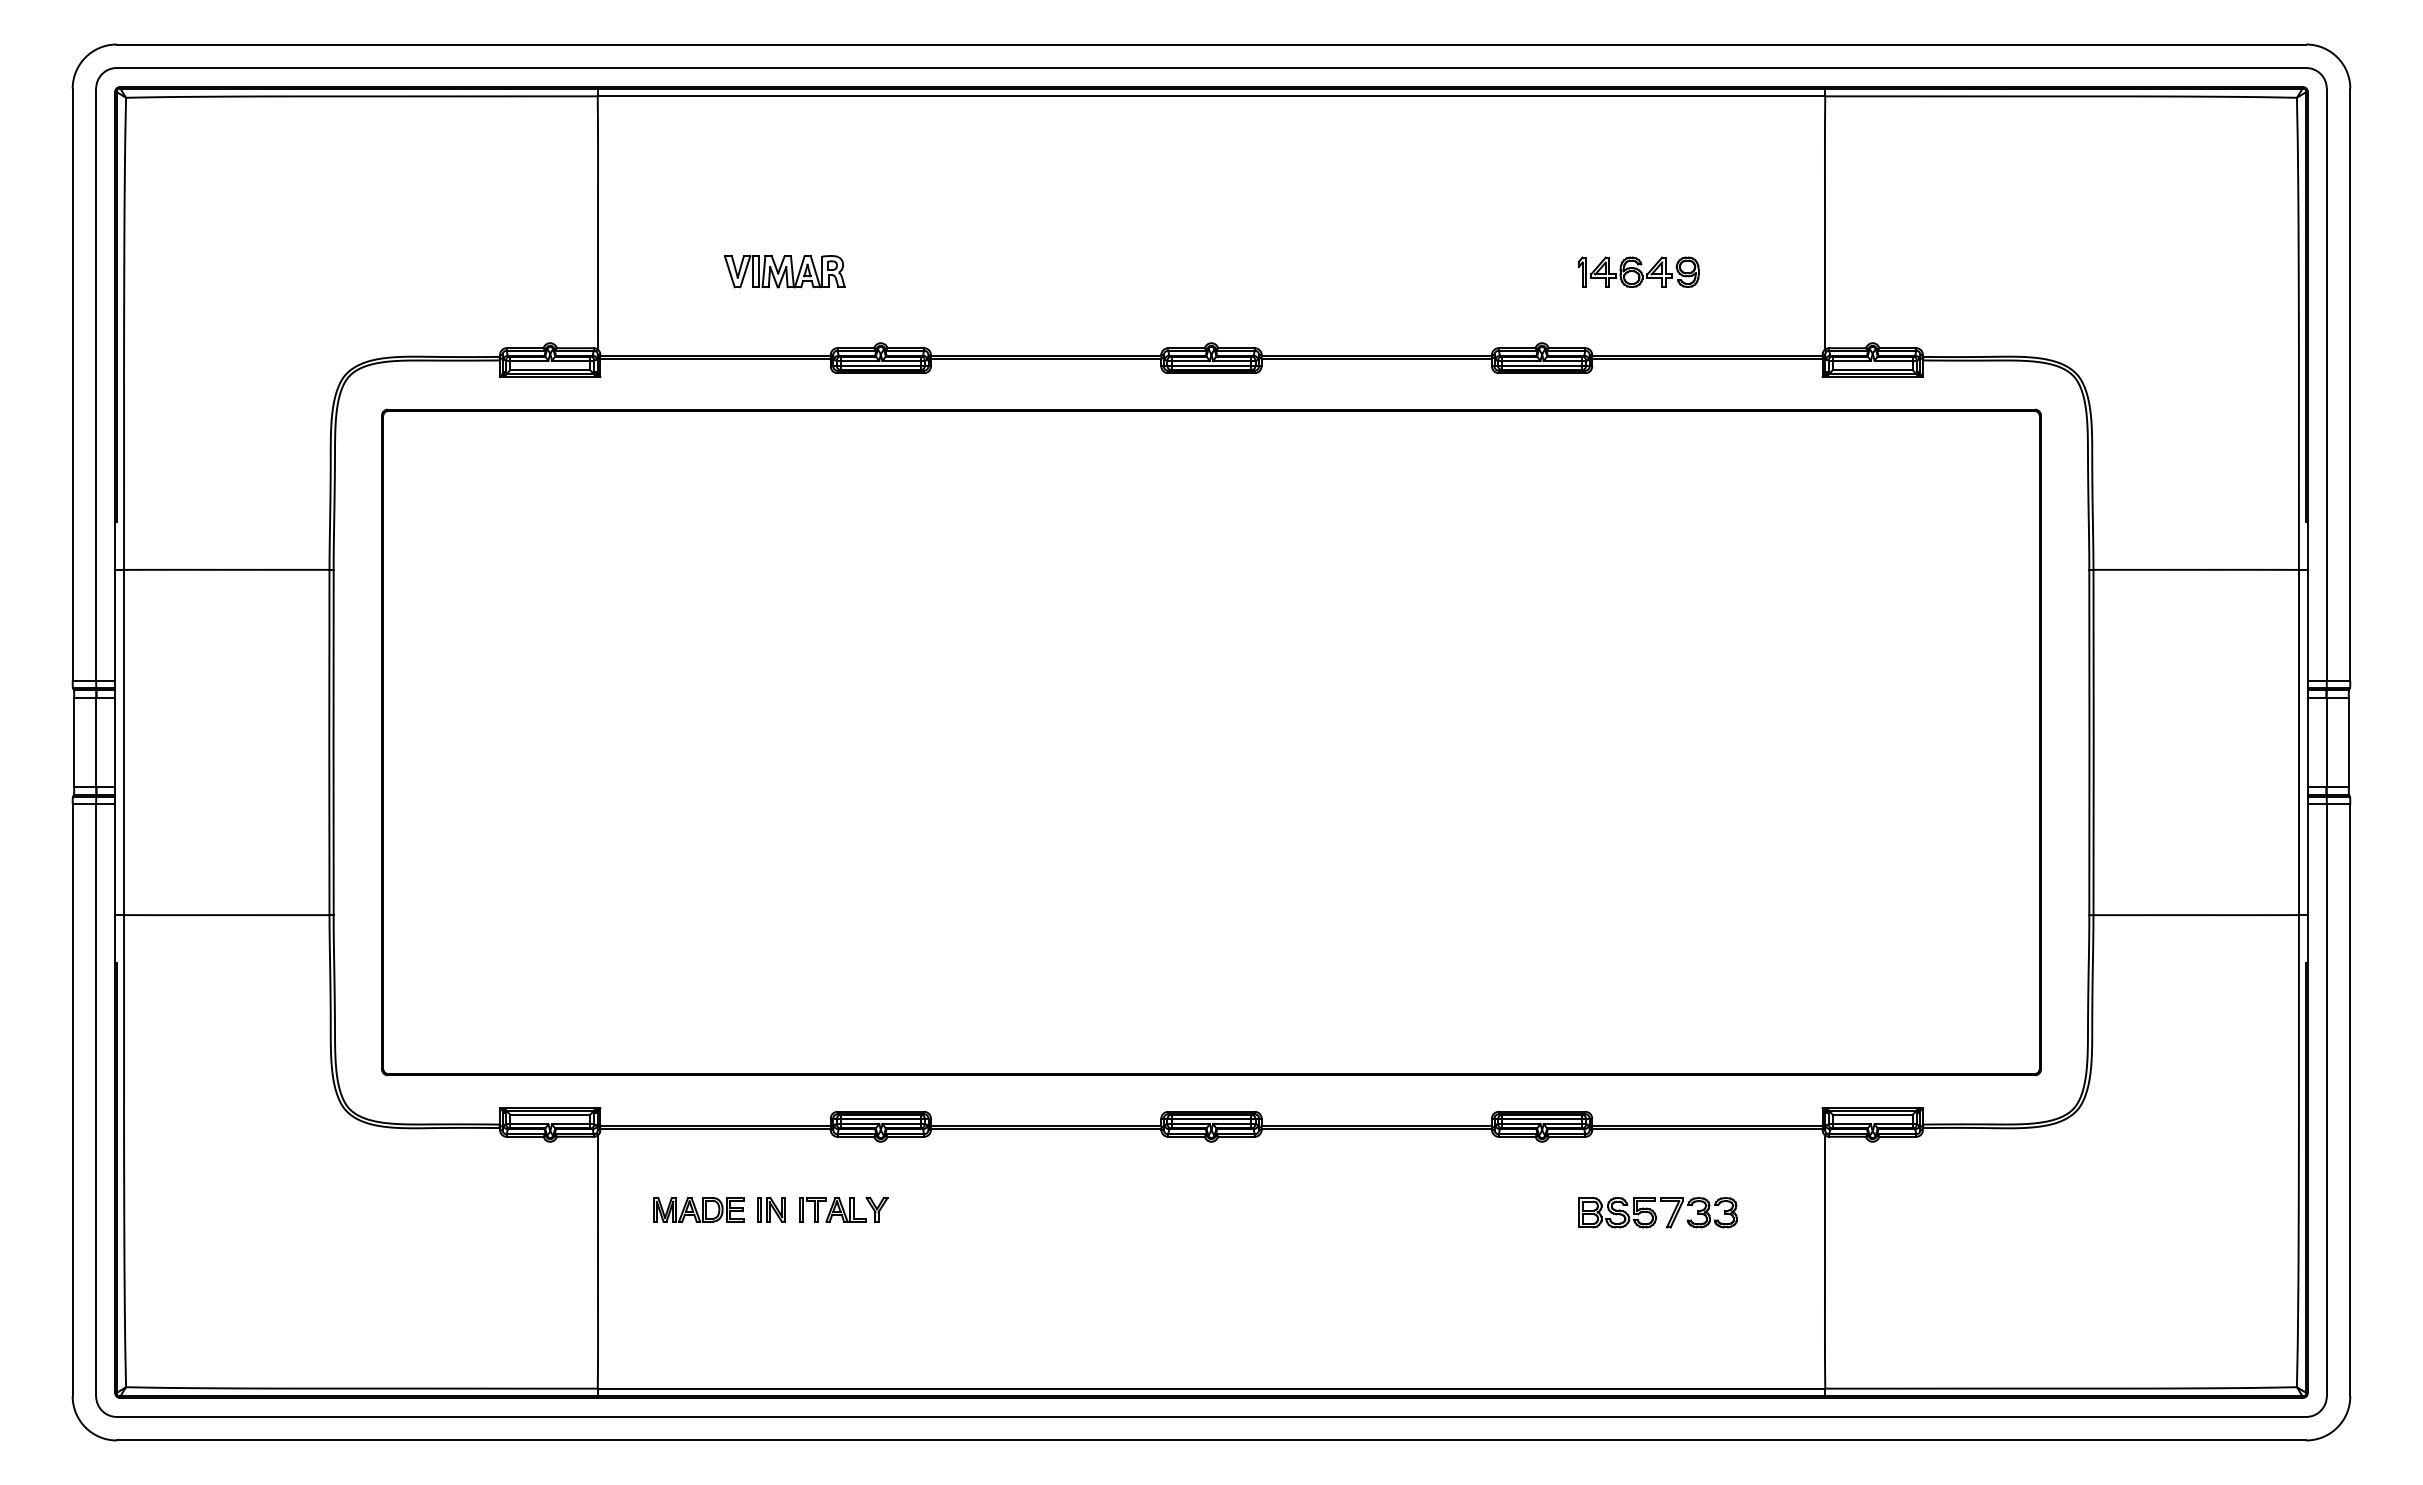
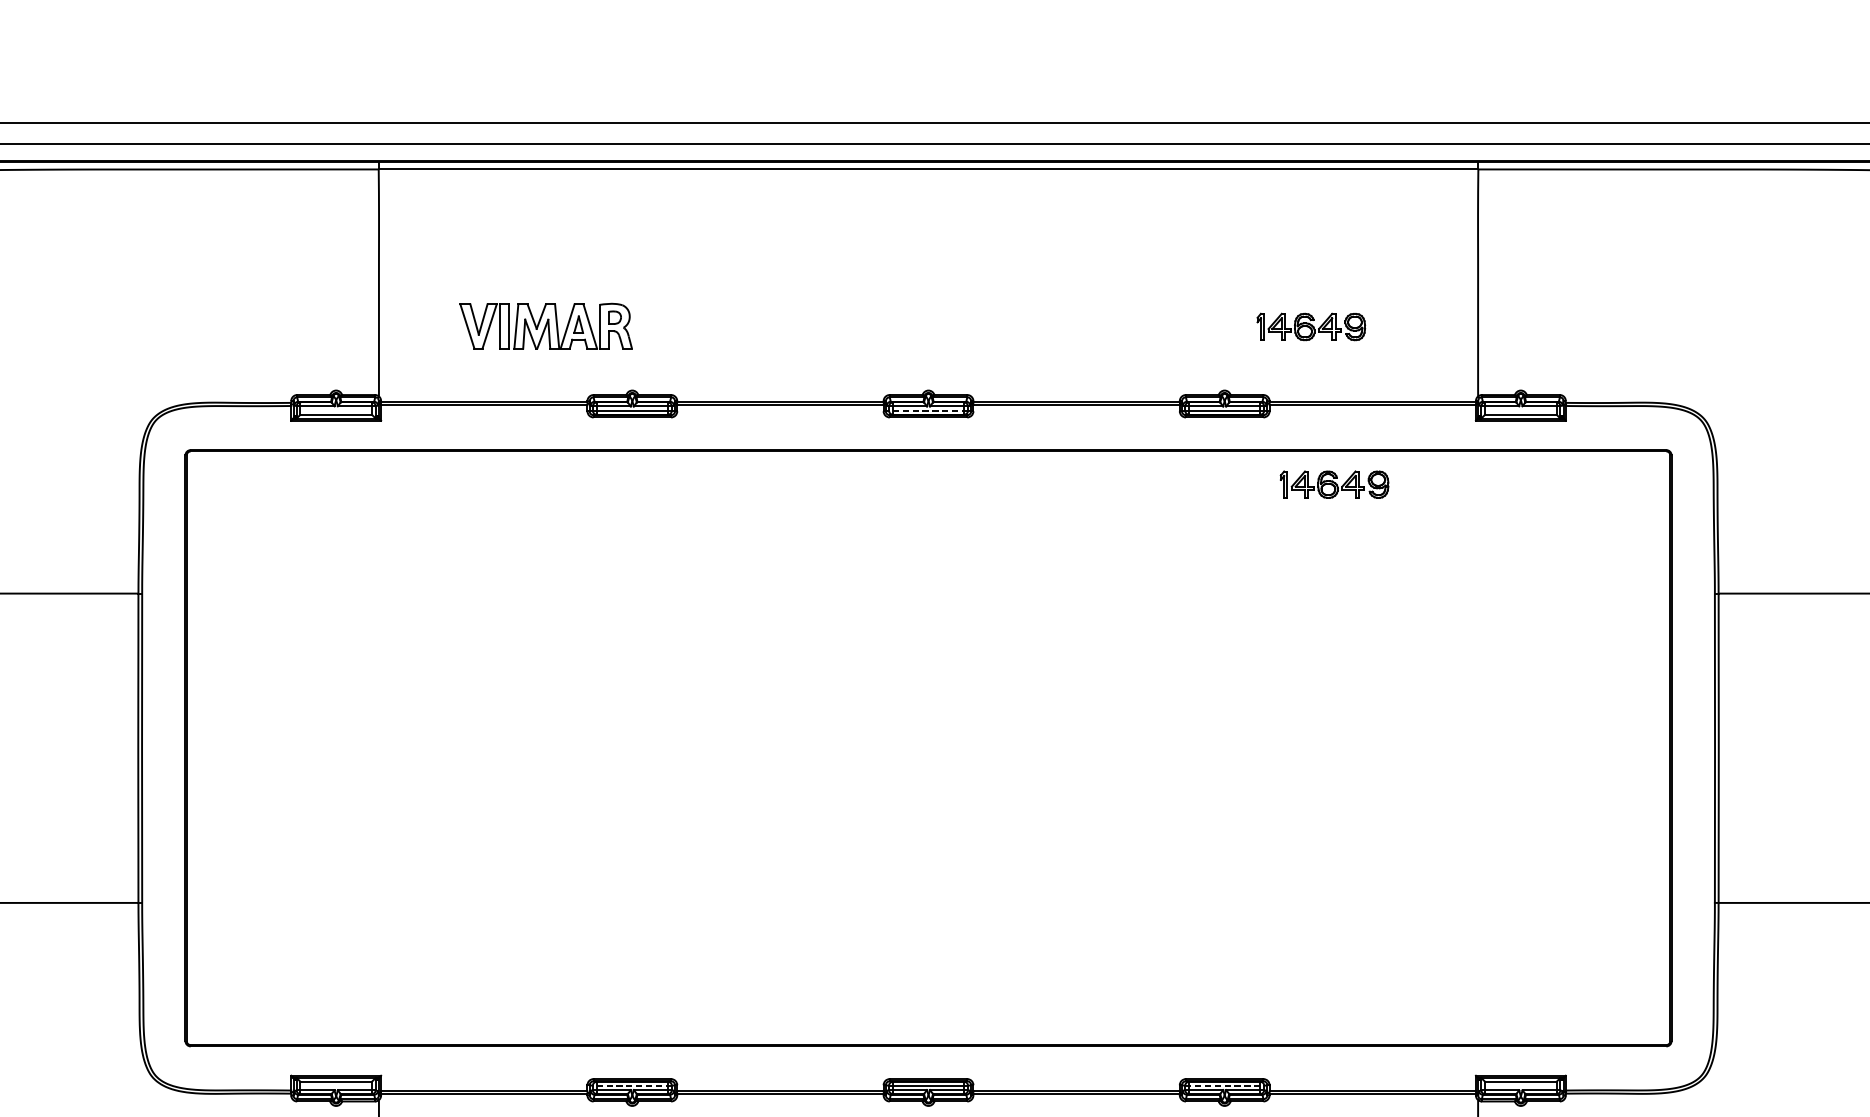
part: (784, 271) -> (546, 326), size x1.6
line: (1211, 365) -> (928, 410), solid -> dashed
part: (1664, 447) -> (1334, 484), added
line: (880, 1119) -> (632, 1085), solid -> dashed
line: (1542, 1119) -> (1225, 1085), solid -> dashed

